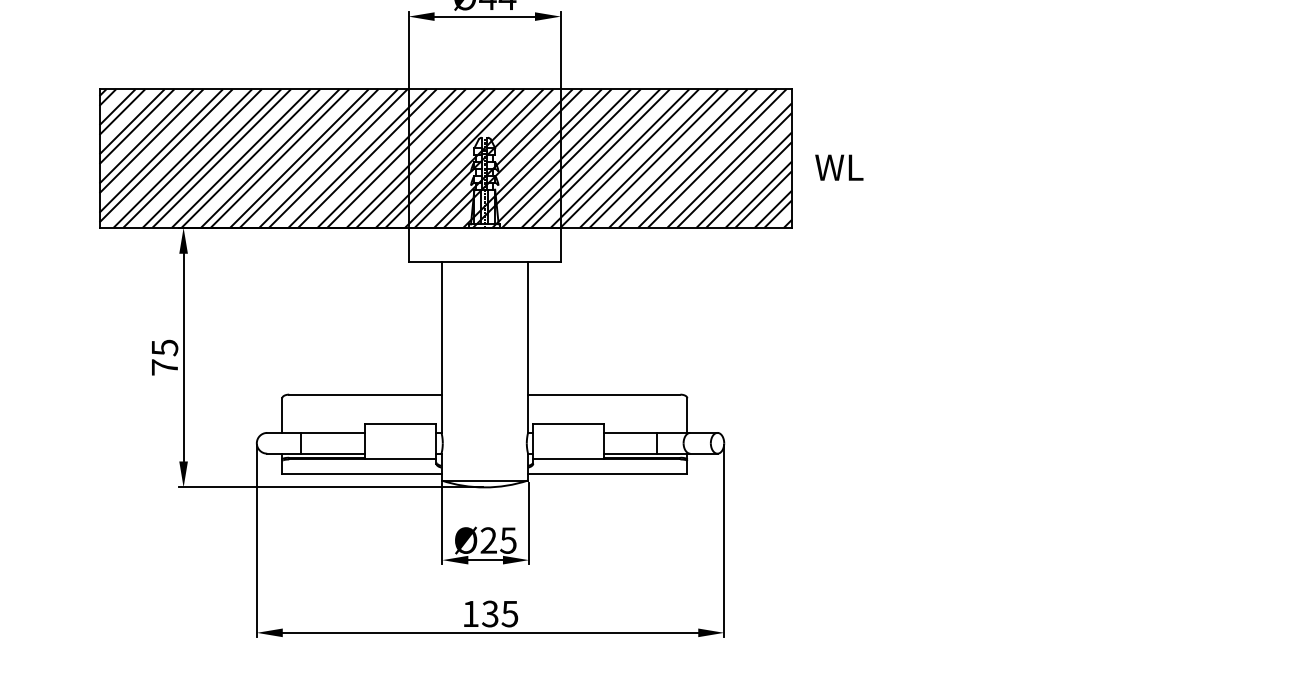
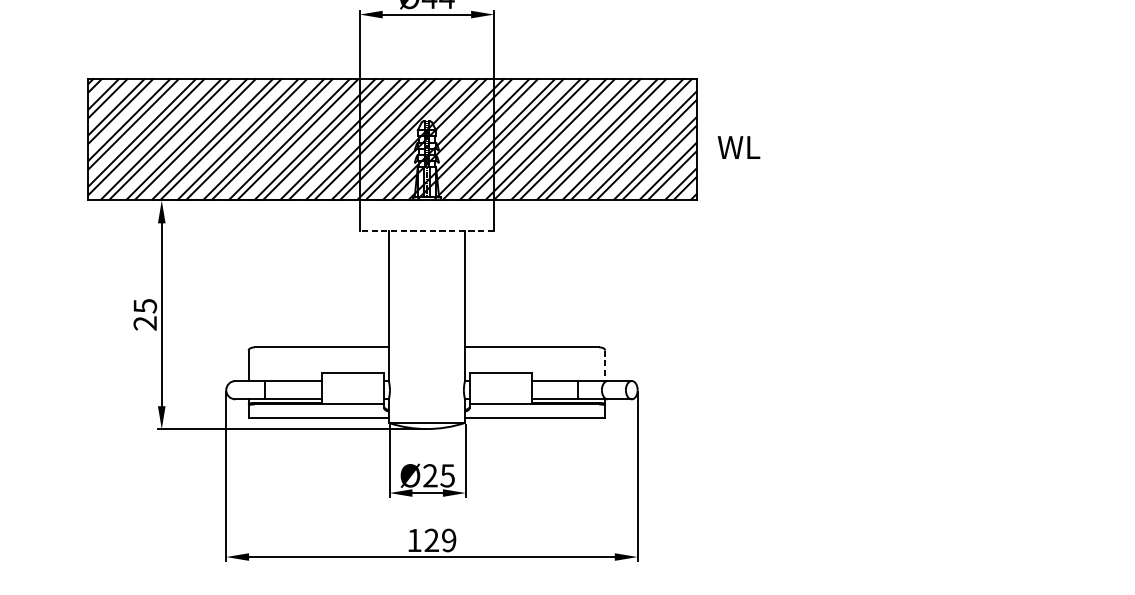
line: (484, 262) -> (426, 231), solid -> dashed
text: (164, 367) -> (144, 323), 75 -> 25
line: (687, 416) -> (605, 366), solid -> dashed
text: (500, 613) -> (440, 540), 135 -> 129

